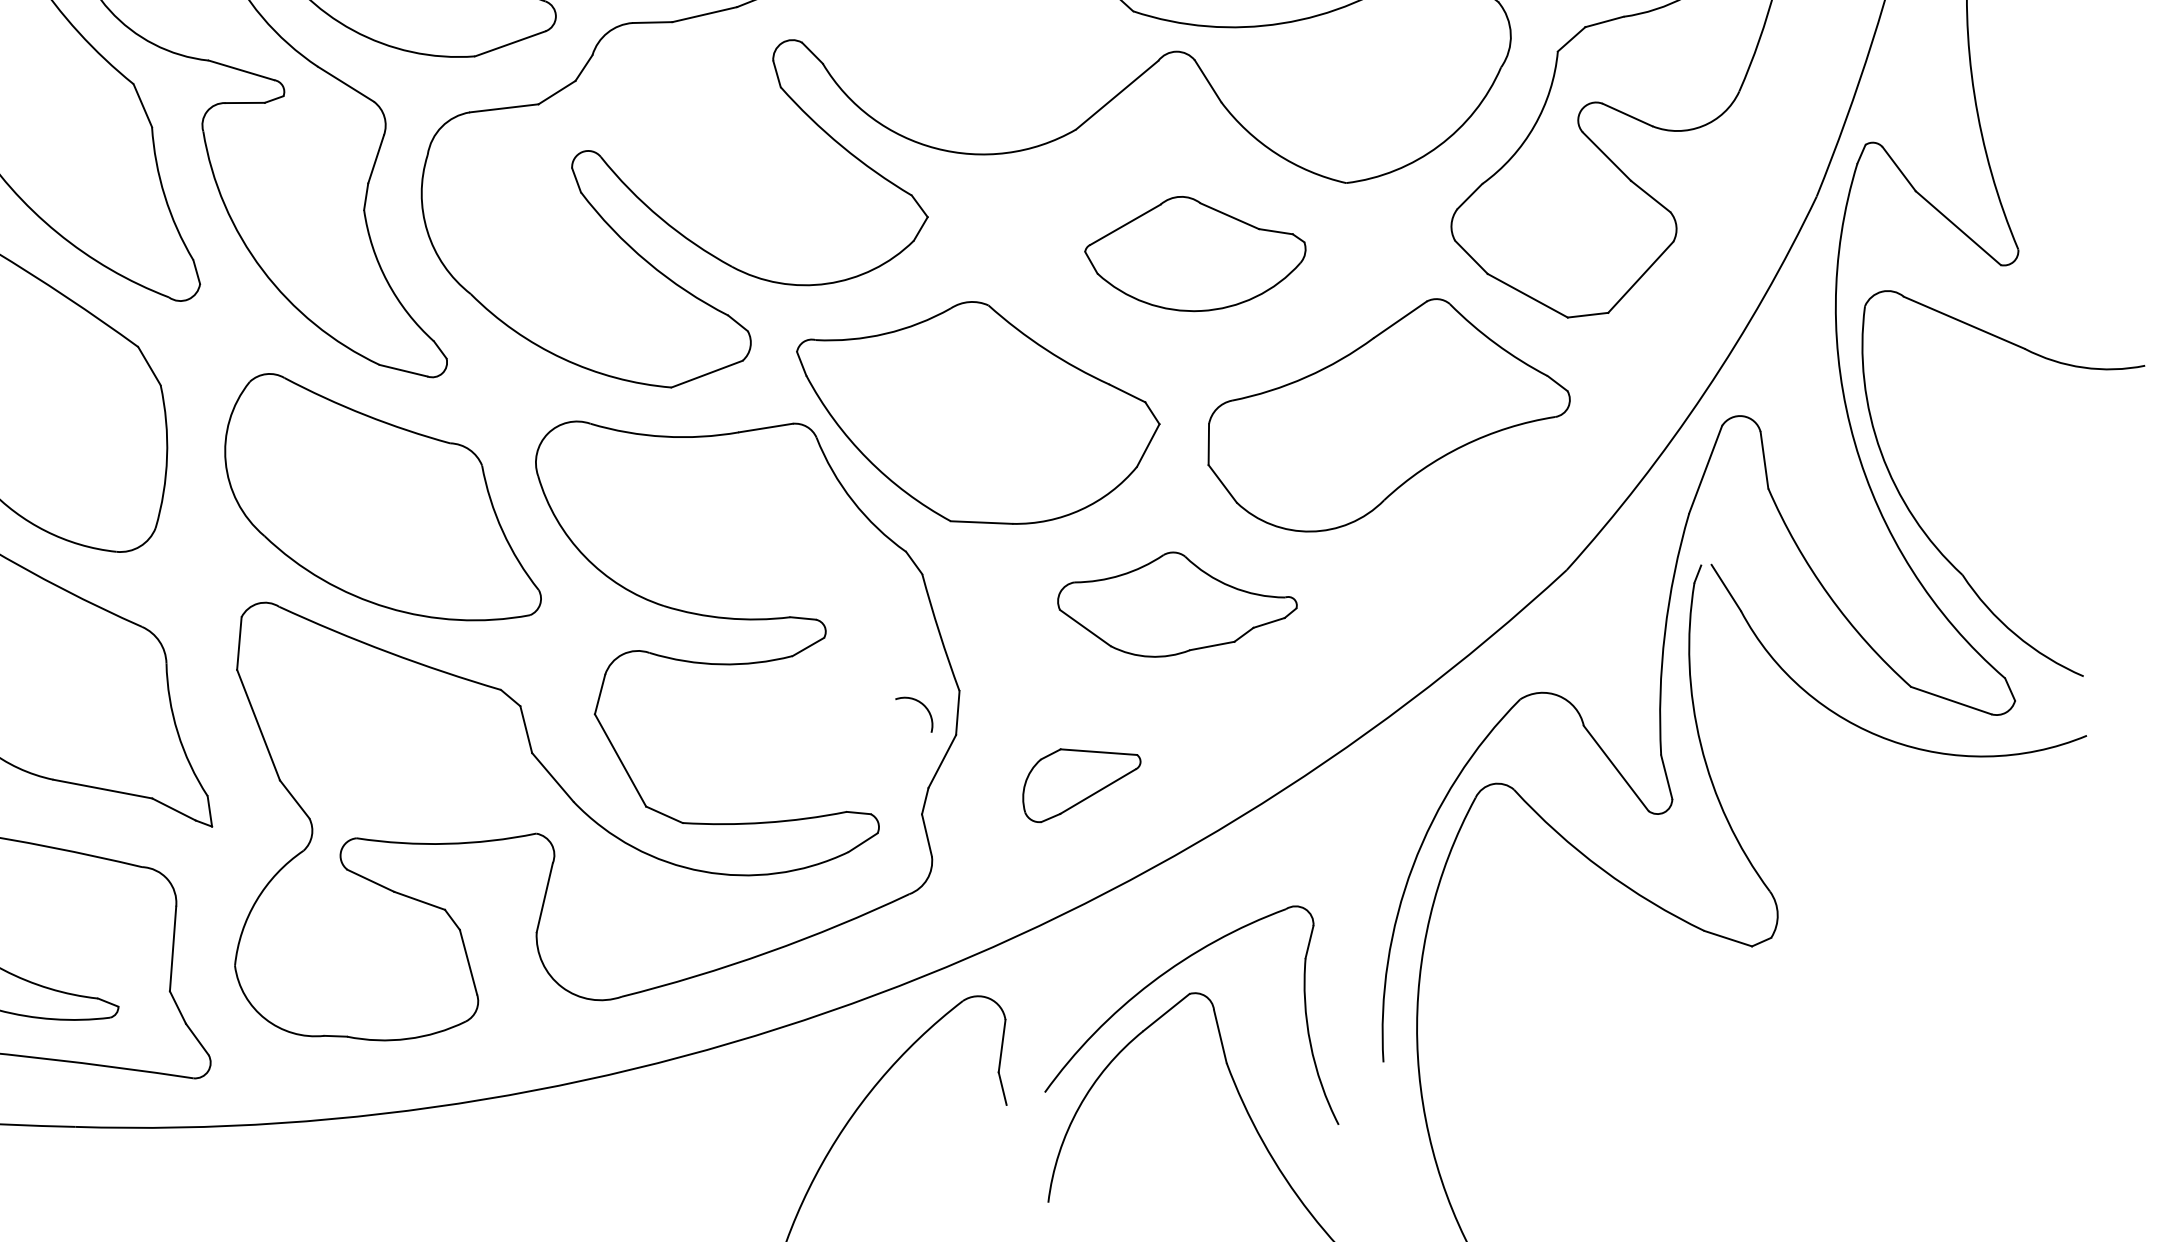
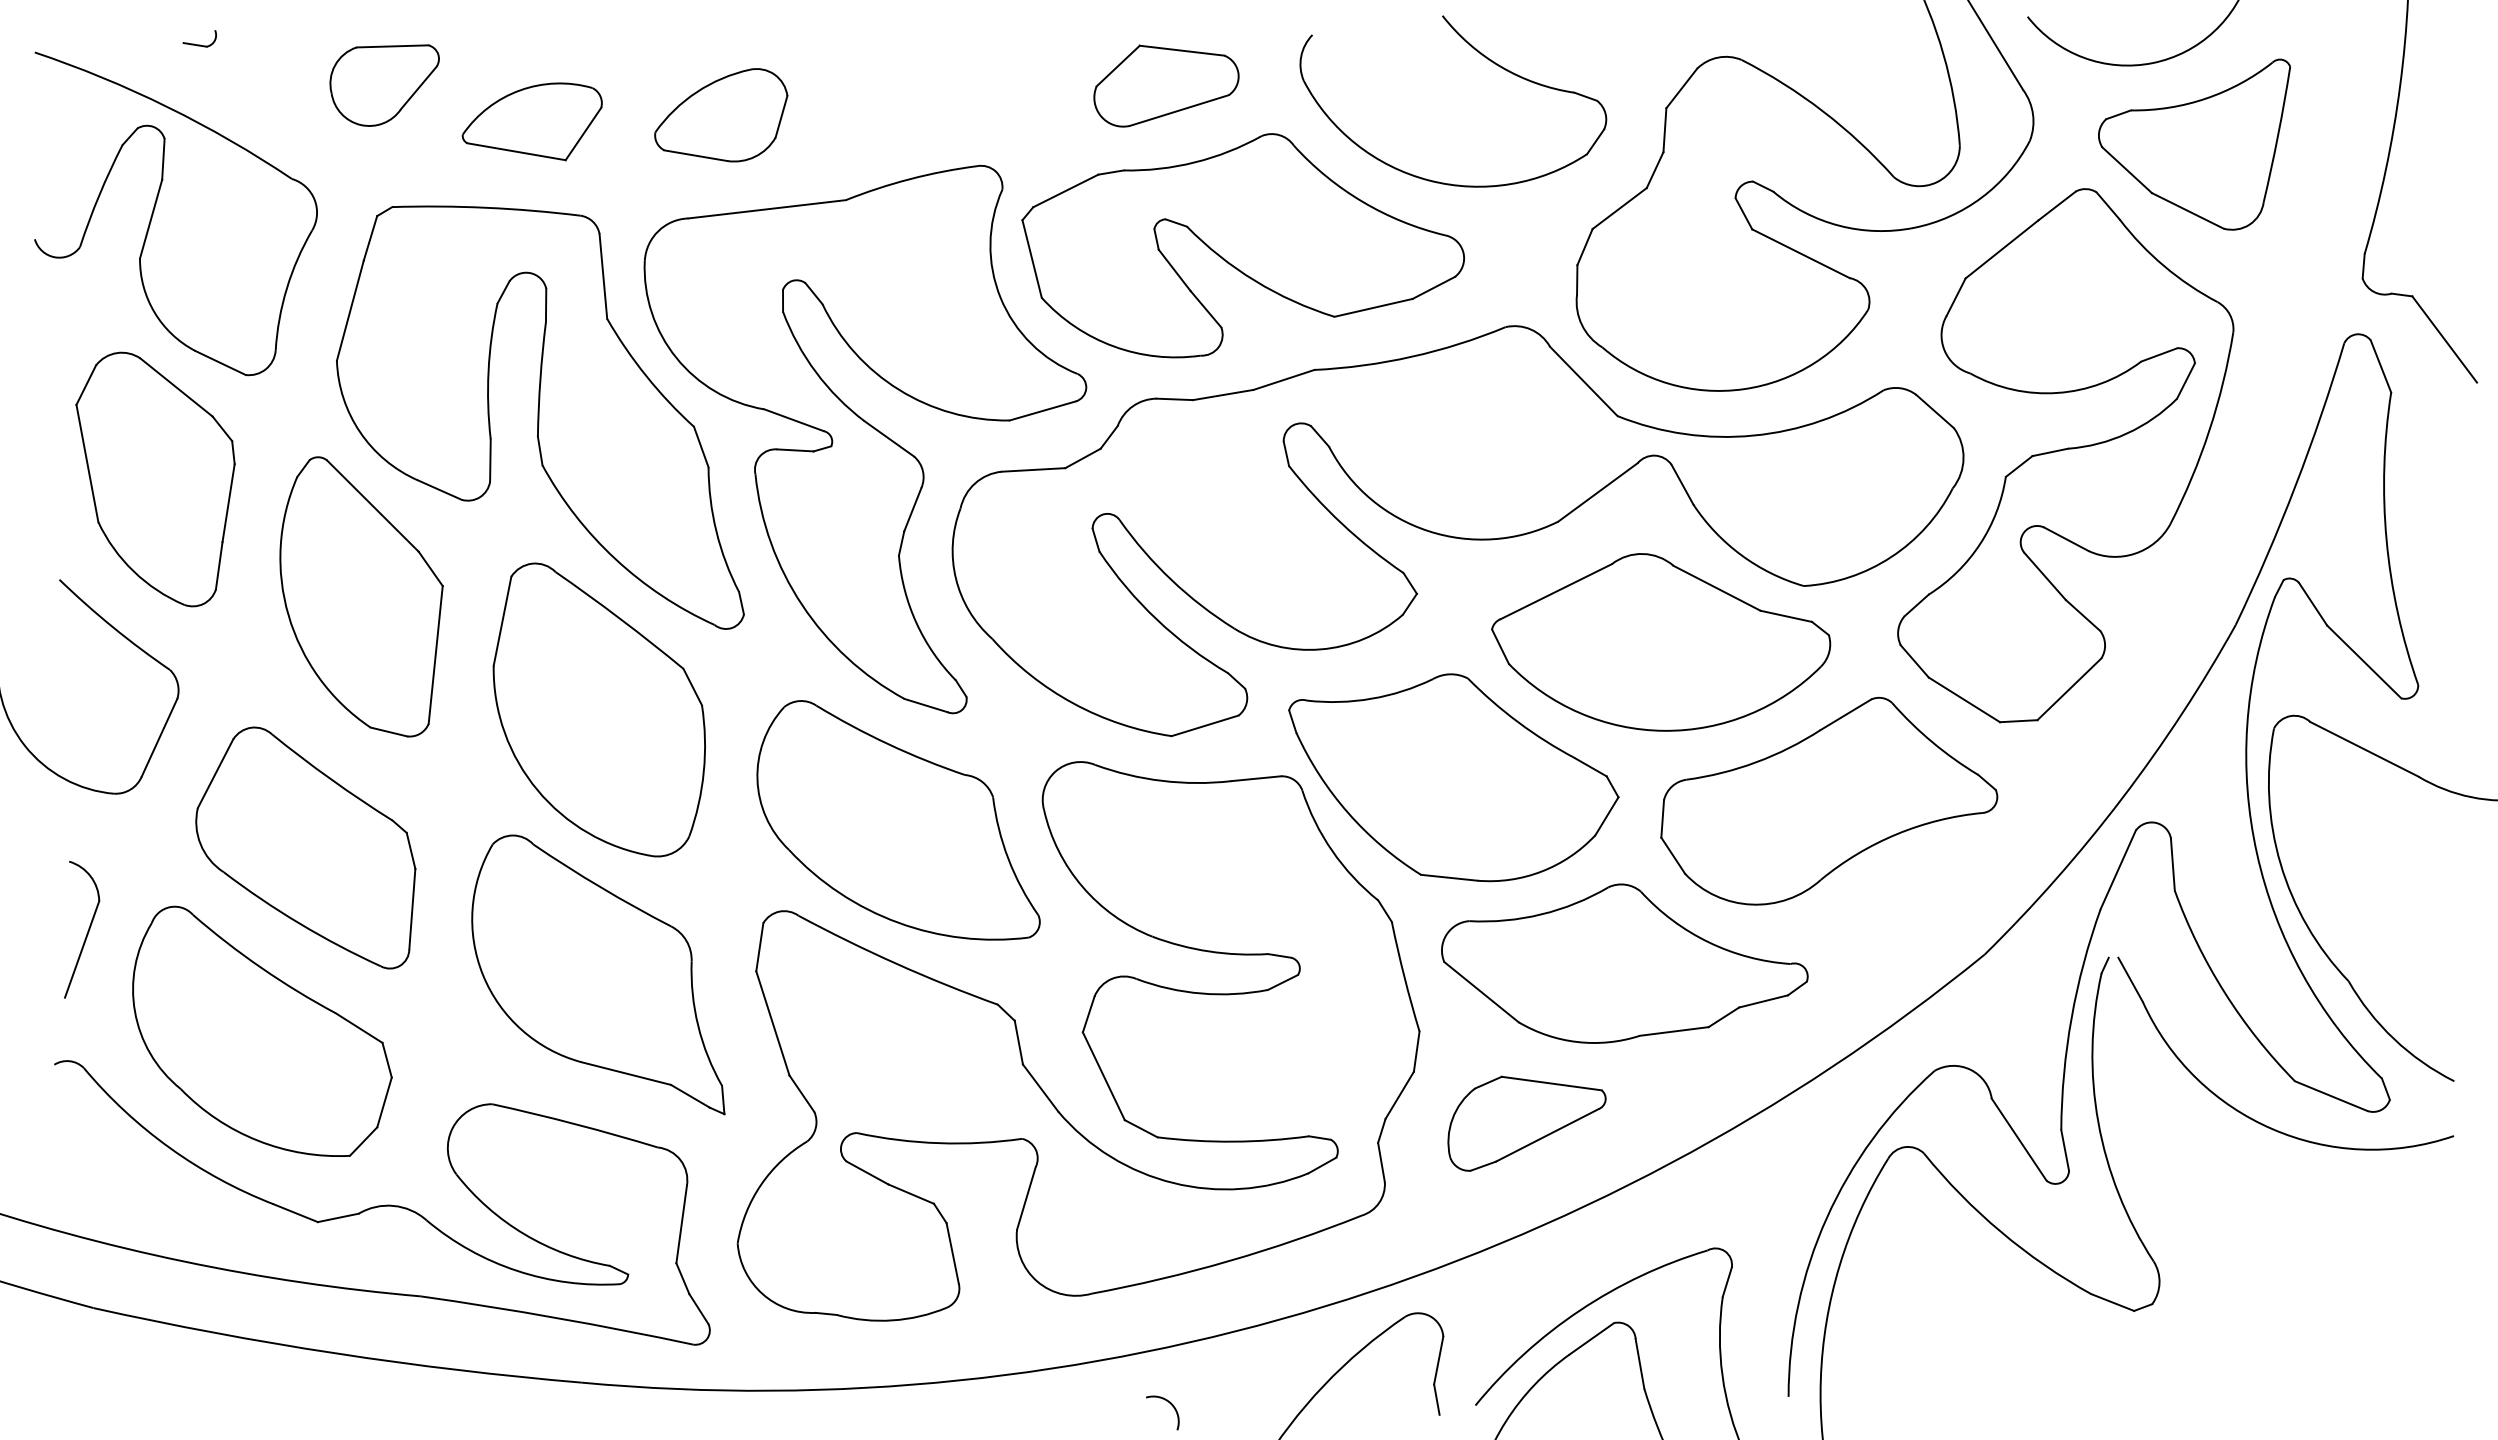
part: (1195, 253) -> (1661, 642), size x1.67
part: (1177, 603) -> (1624, 963), size x1.67
arc: (922, 705) -> (1170, 1404), moved
part: (1081, 783) -> (1526, 1123), size x1.43

